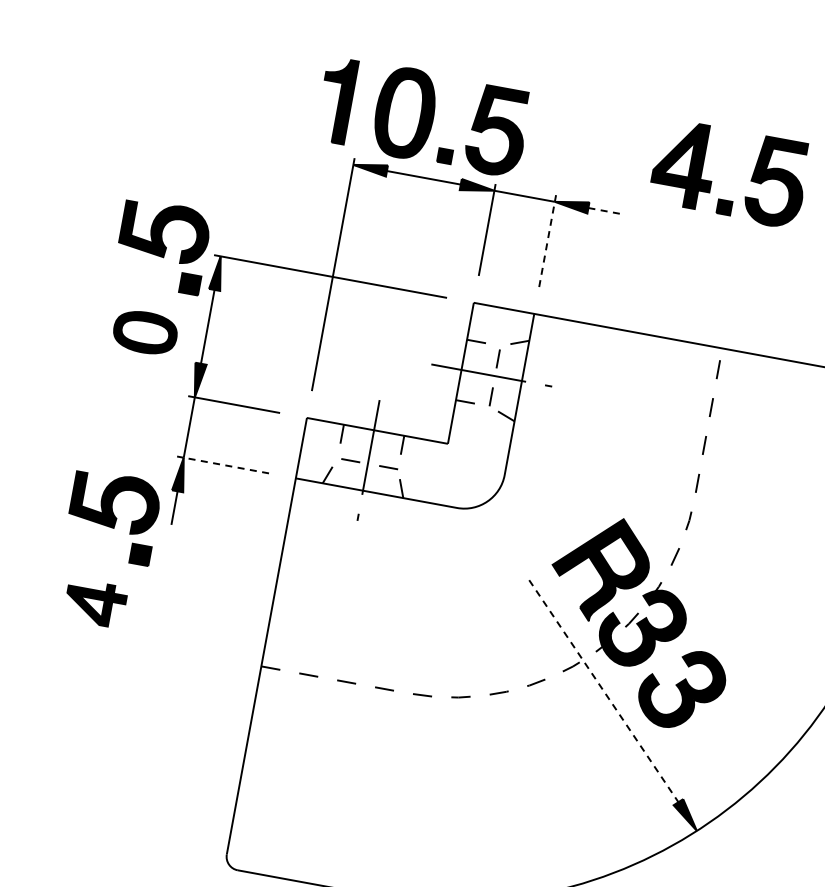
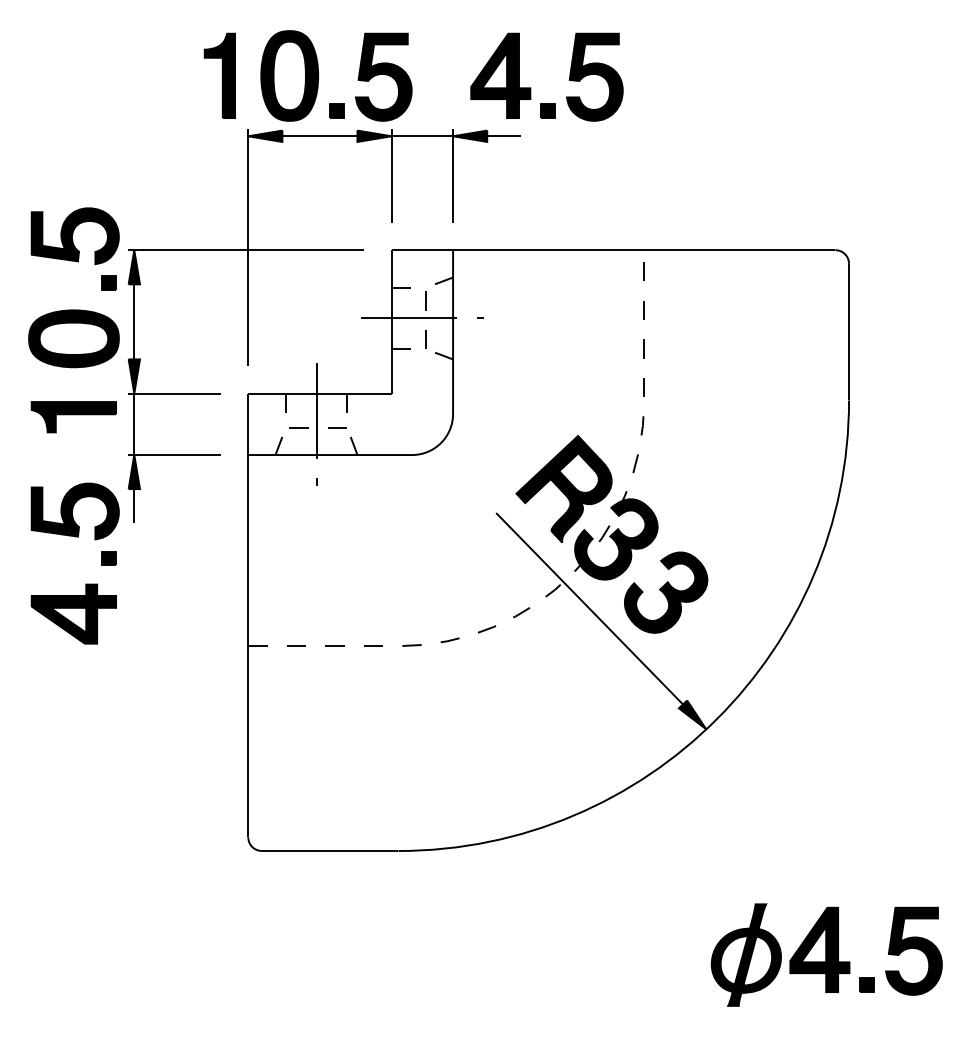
part: (712, 181) -> (531, 87), moved
line: (605, 211) -> (504, 136), dashed -> solid
line: (548, 241) -> (453, 176), dashed -> solid
part: (189, 283) -> (108, 282), size x0.71
part: (145, 332) -> (73, 338), size x1.43
part: (130, 409) -> (73, 417), added
line: (223, 464) -> (174, 454), dashed -> solid
part: (139, 554) -> (108, 558), size x0.71
part: (95, 602) -> (73, 613), size x1.43
line: (603, 690) -> (589, 608), dashed -> solid

